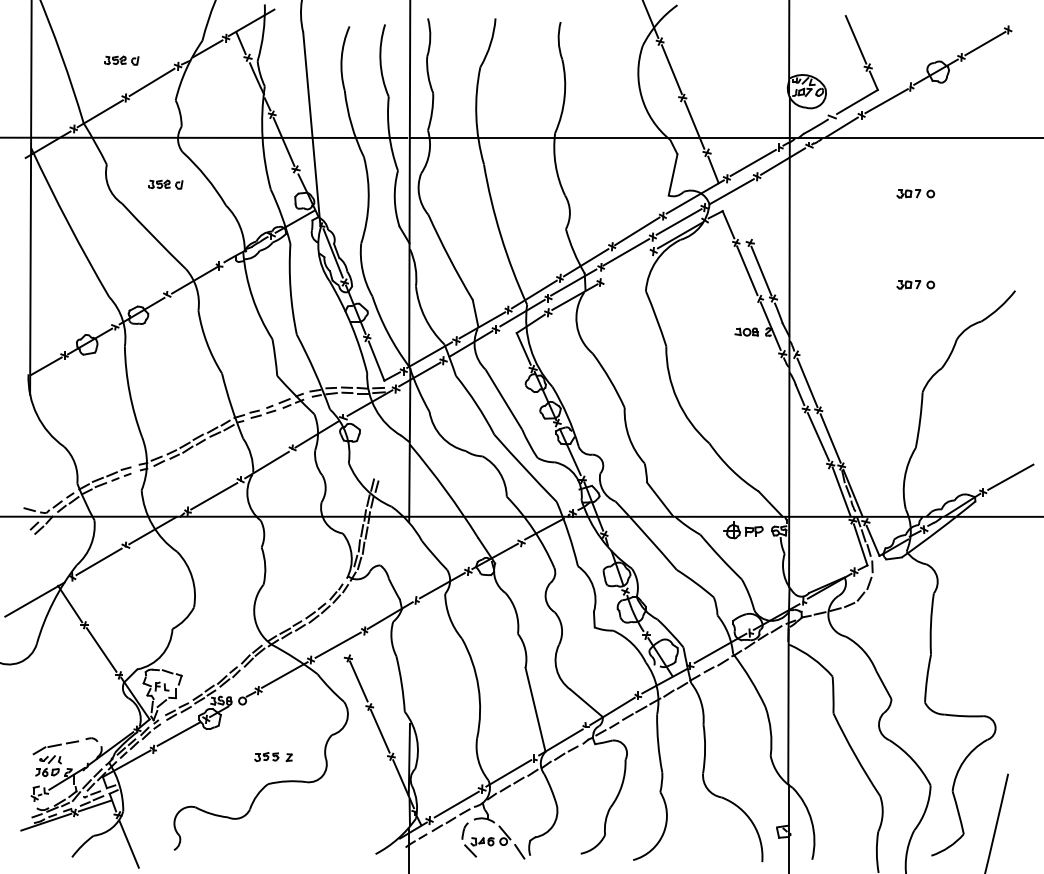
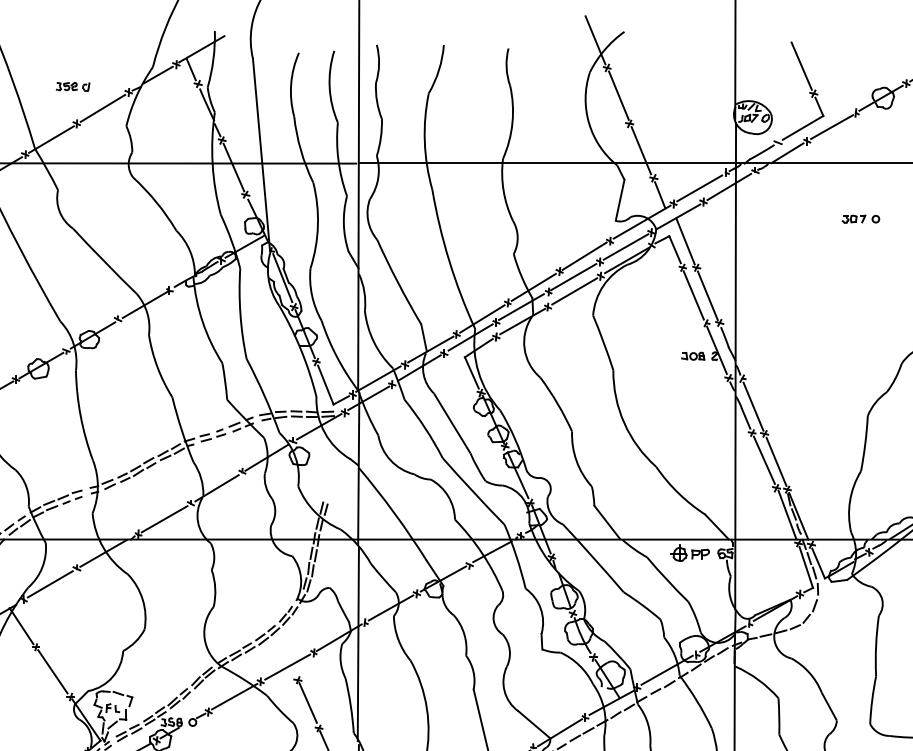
part: (165, 184) -> (116, 209), removed
line: (738, 216) -> (685, 241), added
line: (626, 266) -> (573, 291), added
part: (915, 284) -> (860, 309), removed
line: (409, 621) -> (358, 643), added

